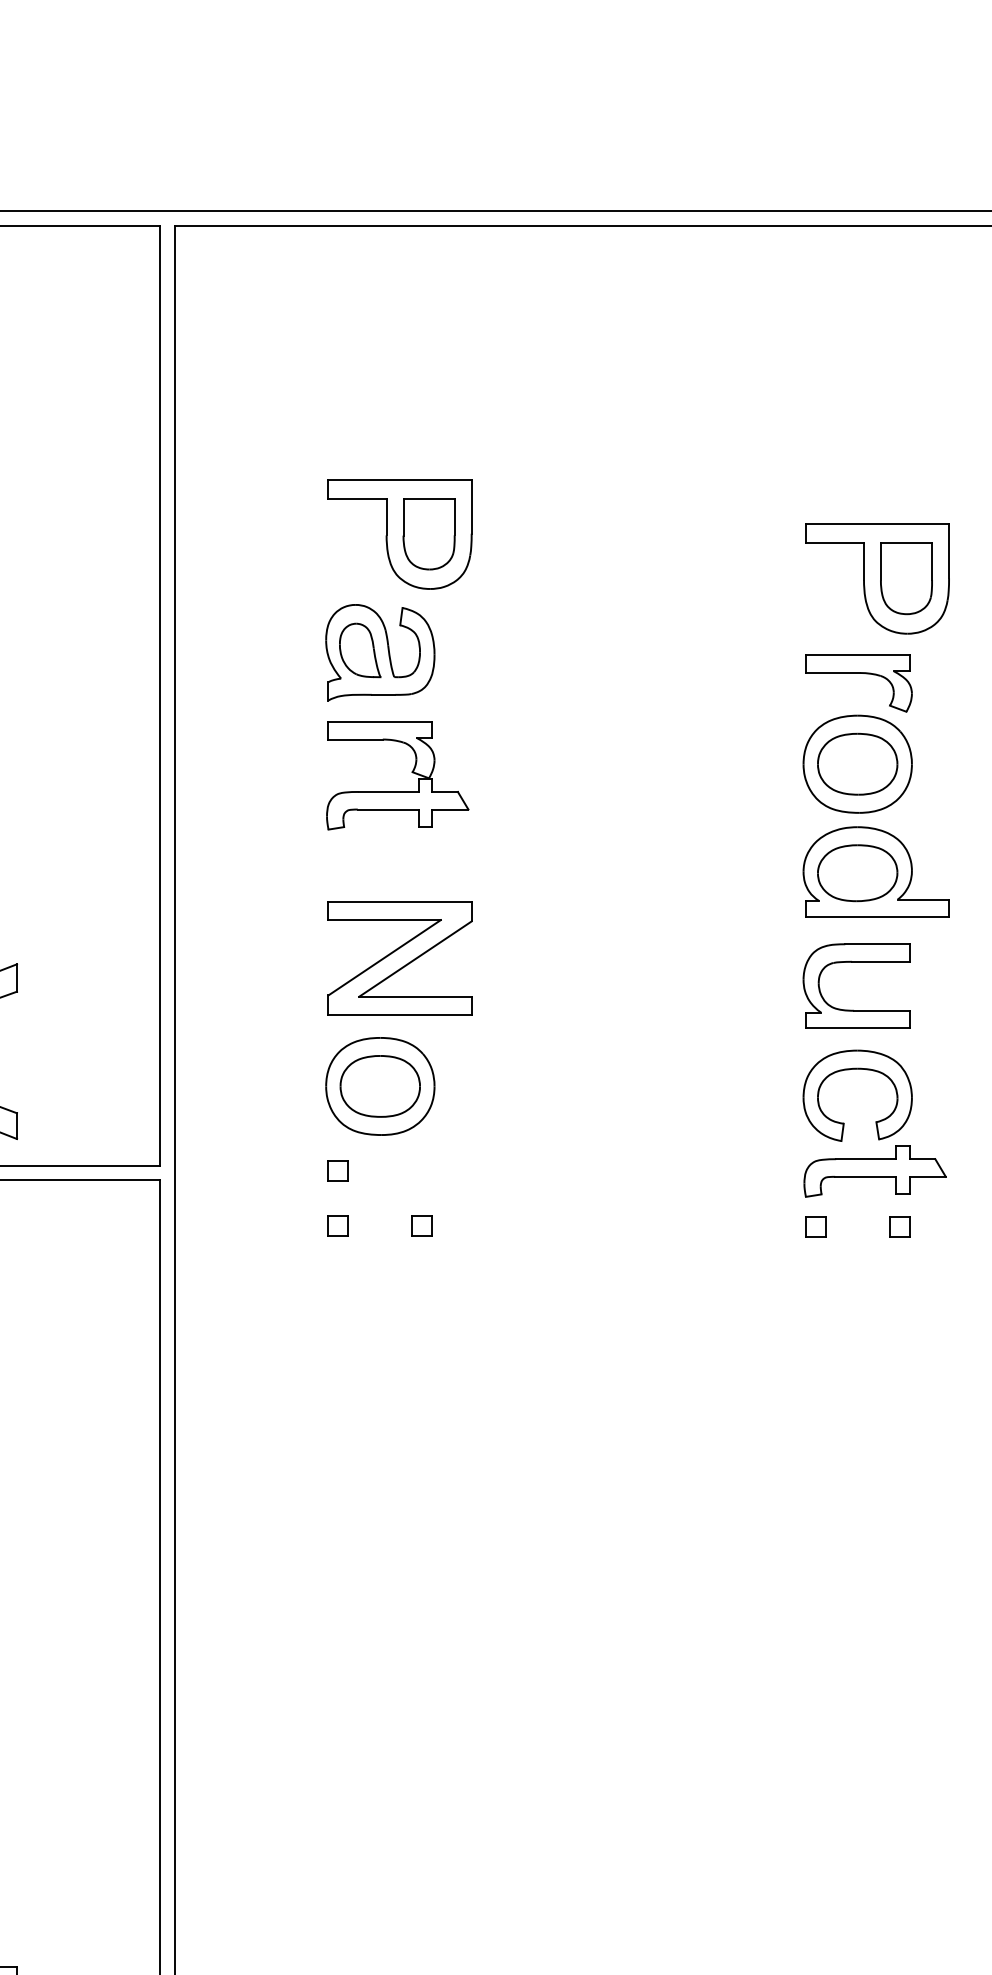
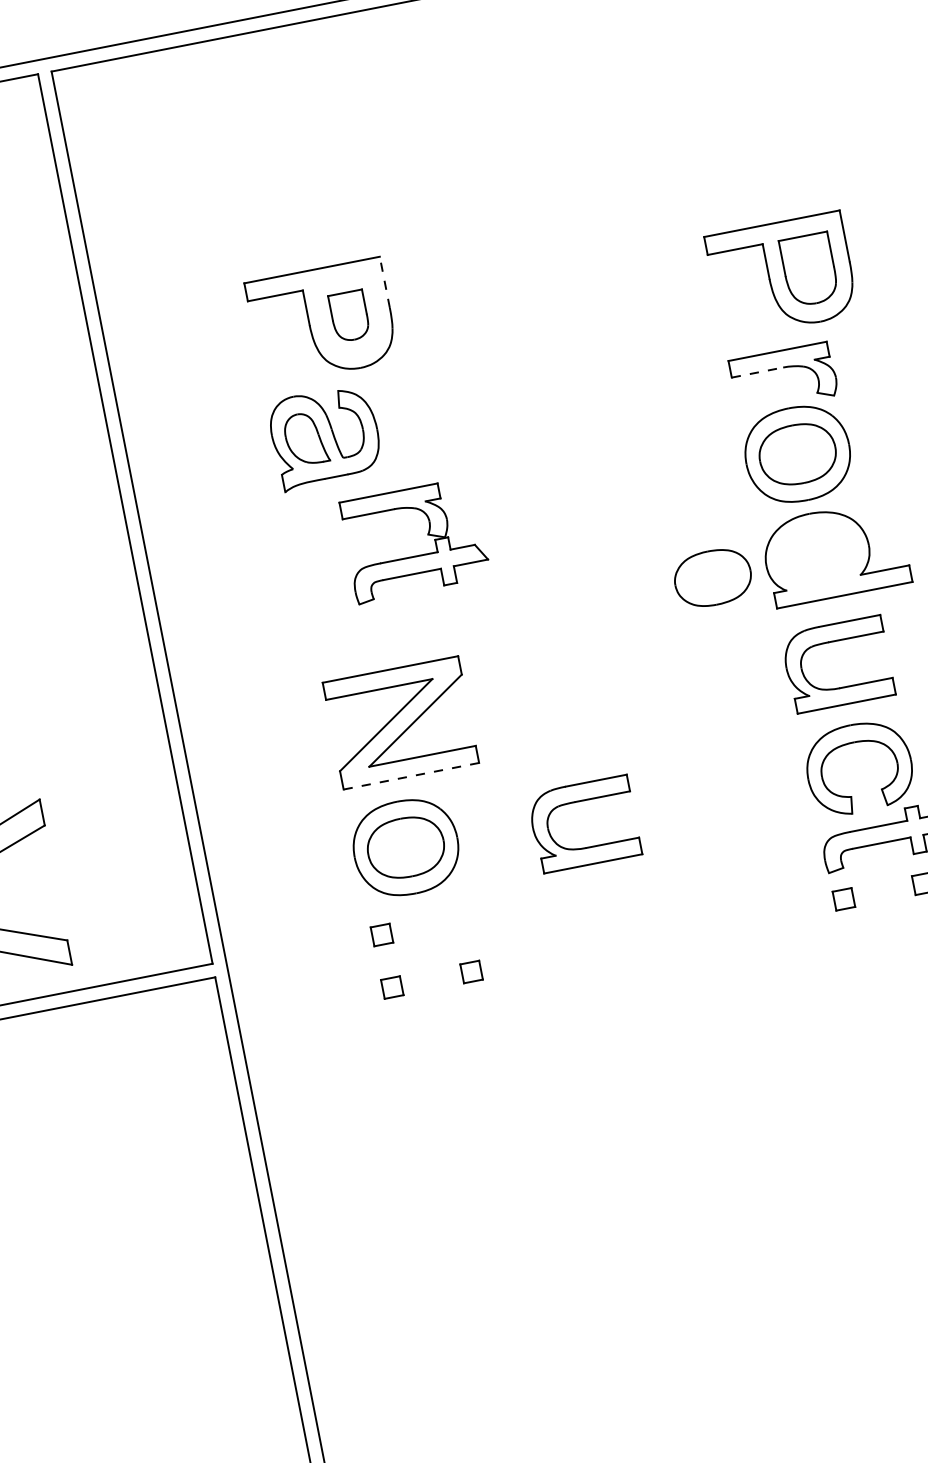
line: (471, 506) -> (384, 282), solid -> dashed
part: (428, 534) -> (349, 316), size x0.7
line: (833, 673) -> (758, 372), solid -> dashed
part: (411, 772) -> (427, 535), moved
part: (857, 873) -> (712, 578), moved
line: (400, 1014) -> (411, 775), solid -> dashed
part: (566, 1074) -> (579, 801), added

